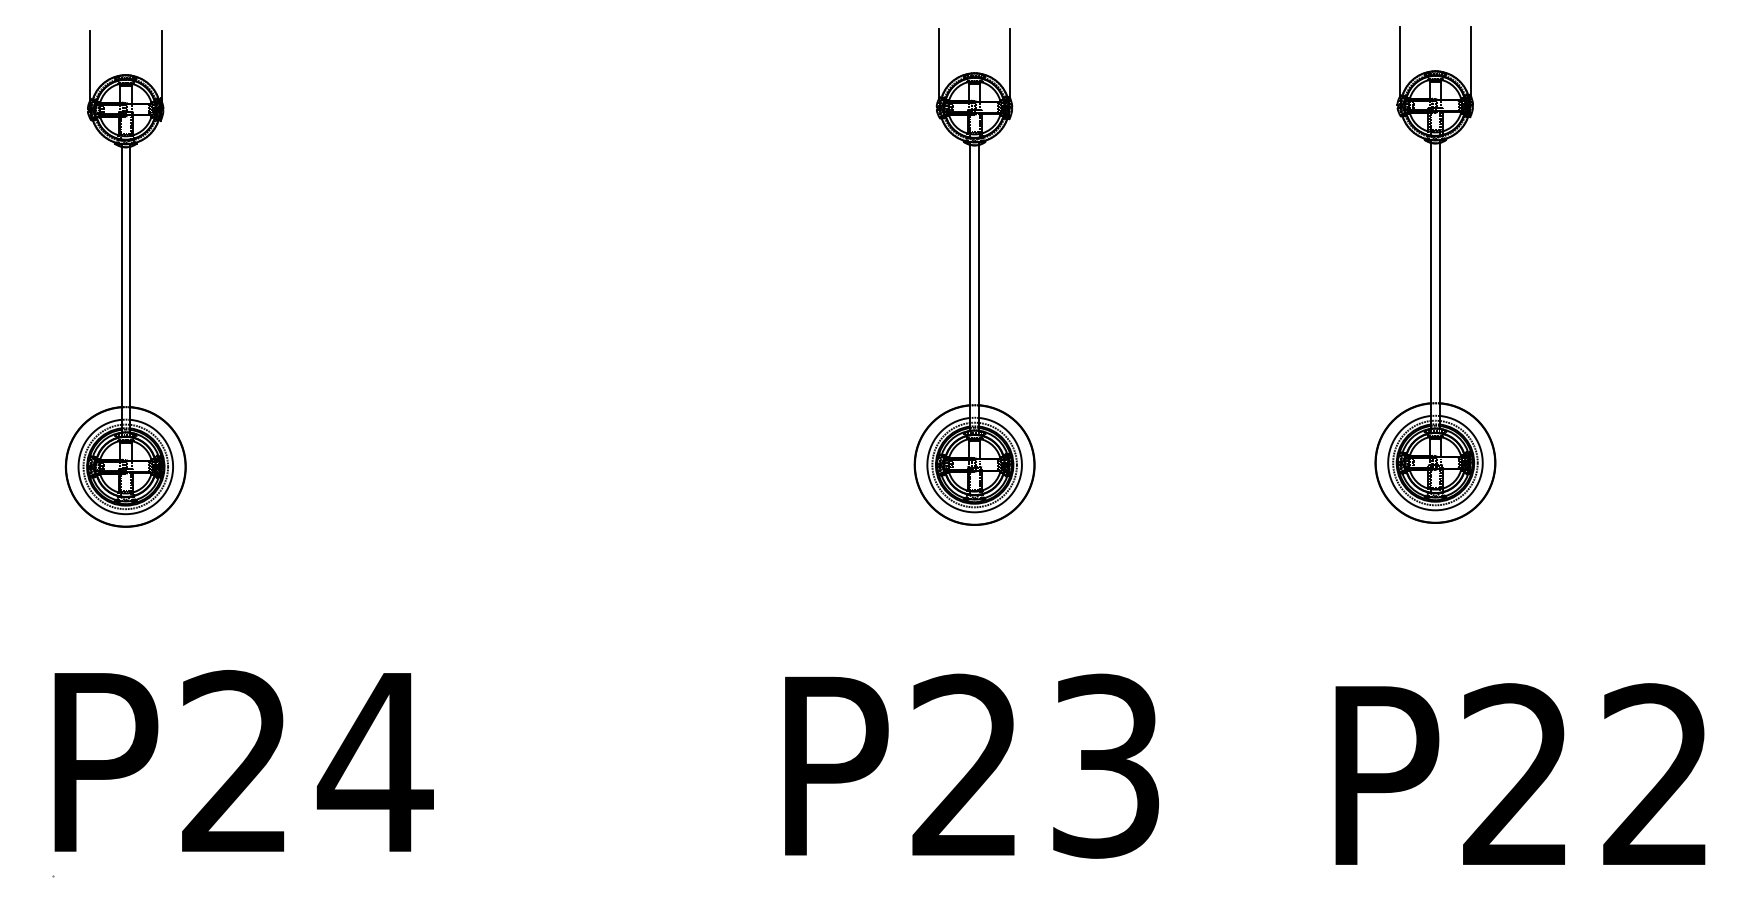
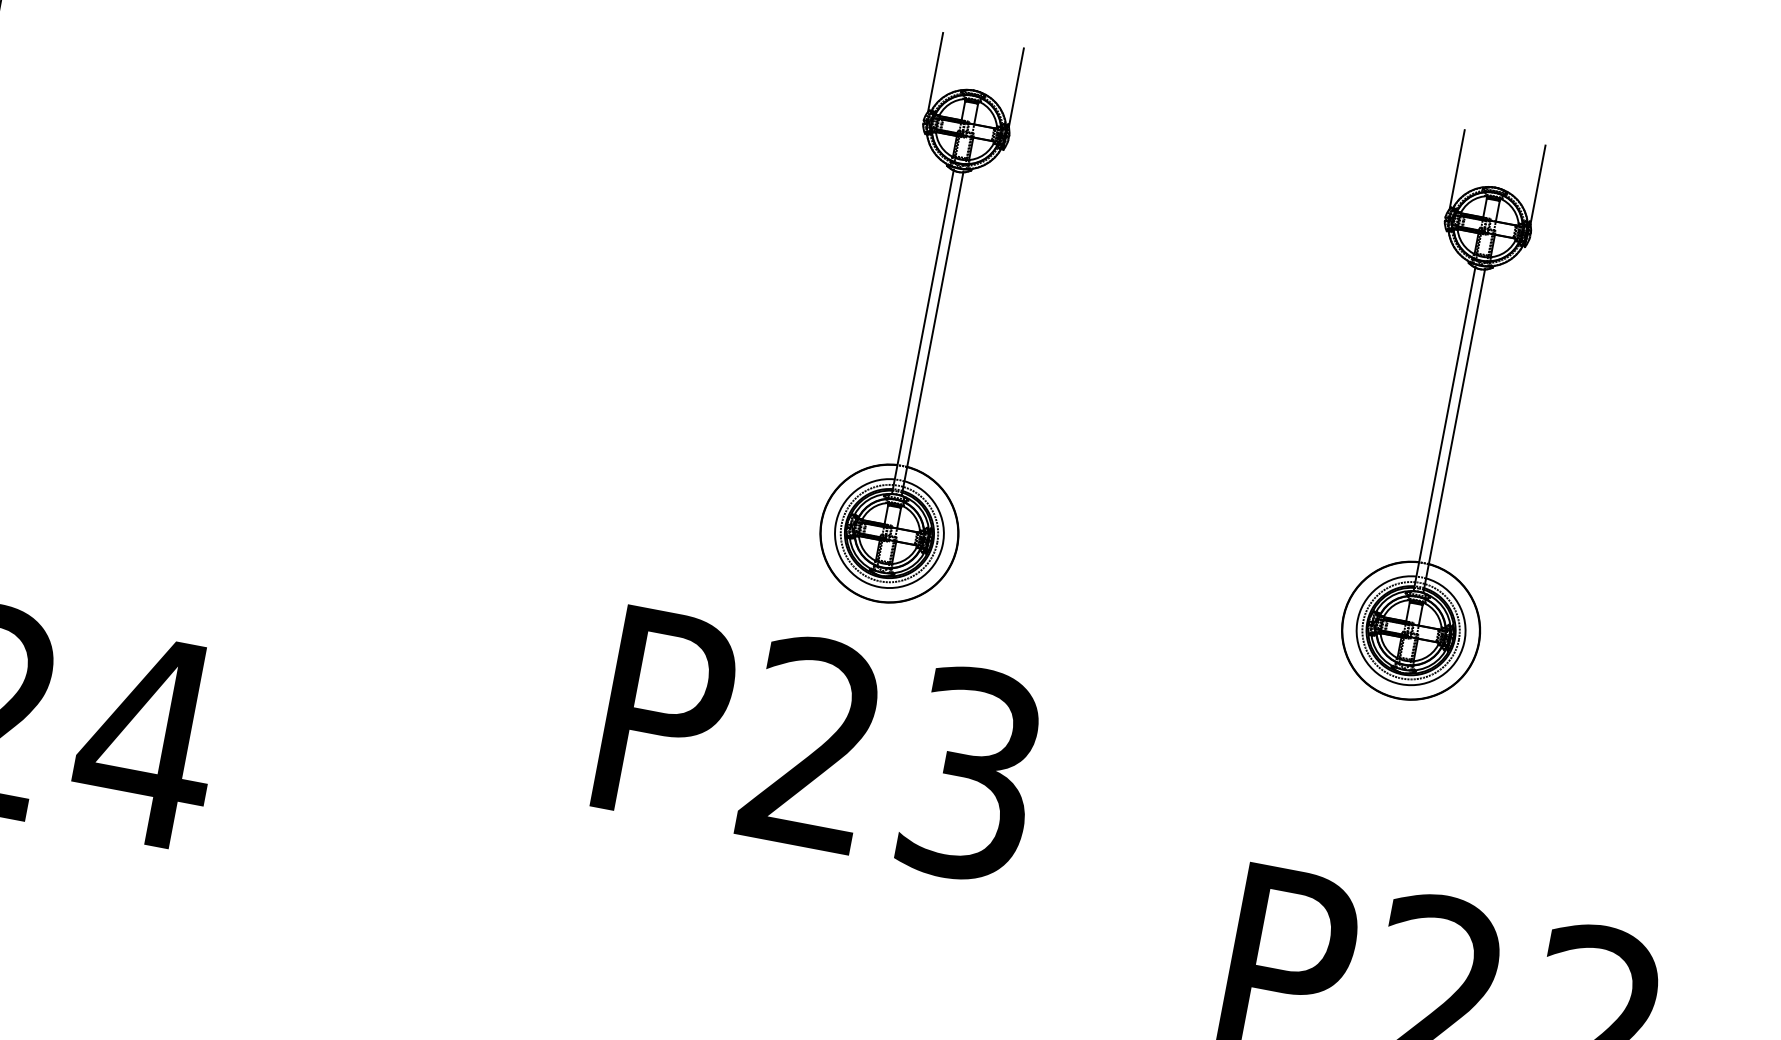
text: (971, 765) -> (819, 744), moved

